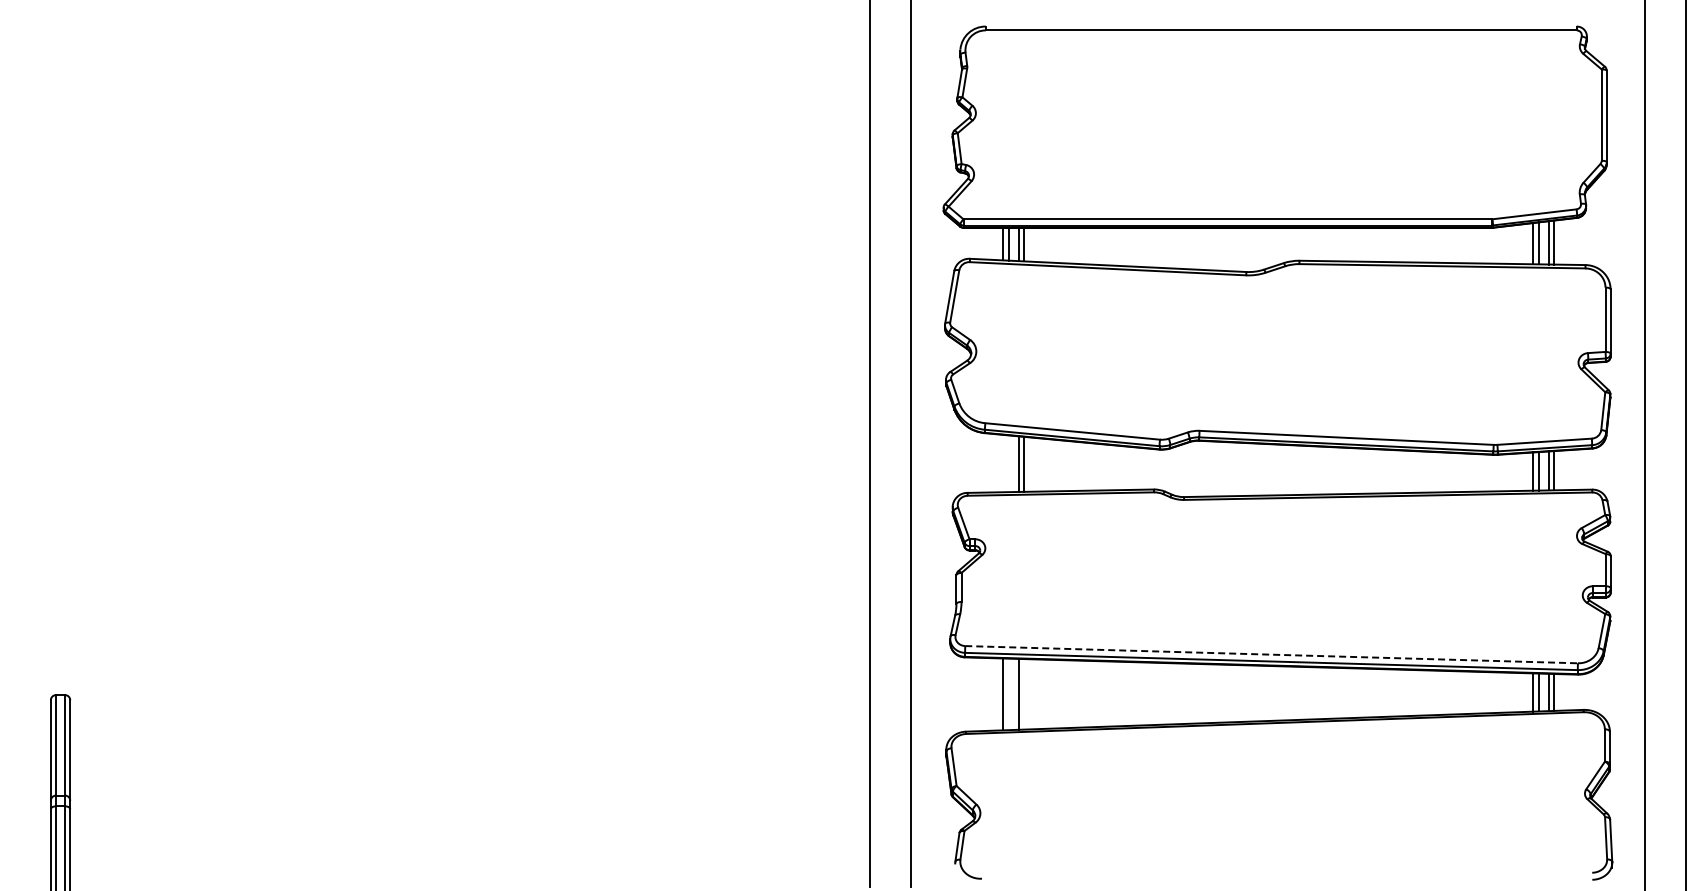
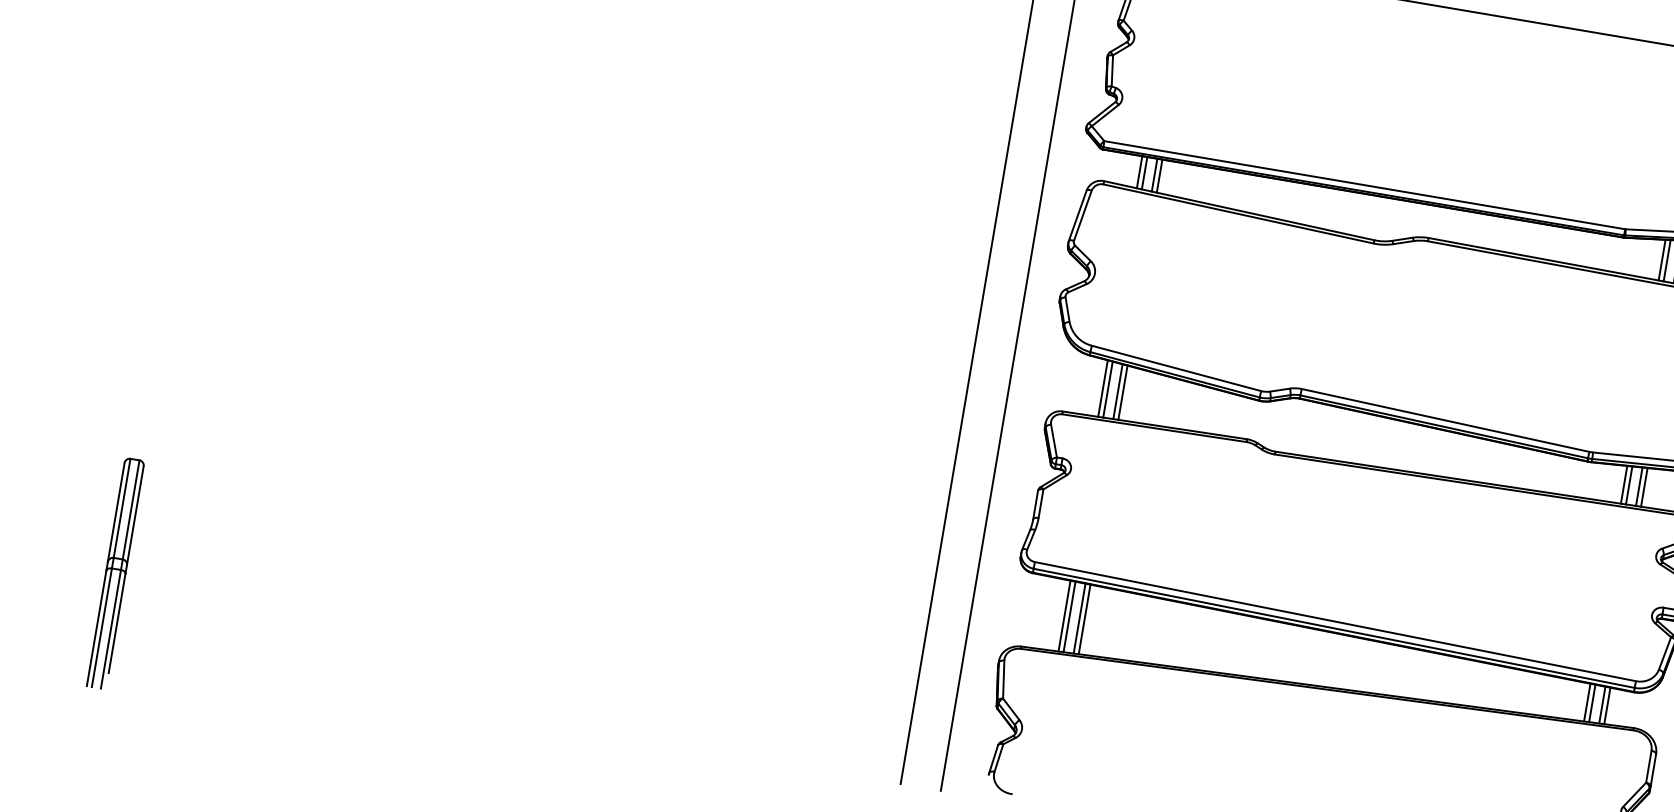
line: (1003, 463) -> (1103, 388), added
line: (1008, 463) -> (1108, 389), added
line: (1272, 654) -> (1336, 621), dashed -> solid
line: (1008, 694) -> (1069, 617), added
line: (1023, 694) -> (1084, 619), added

